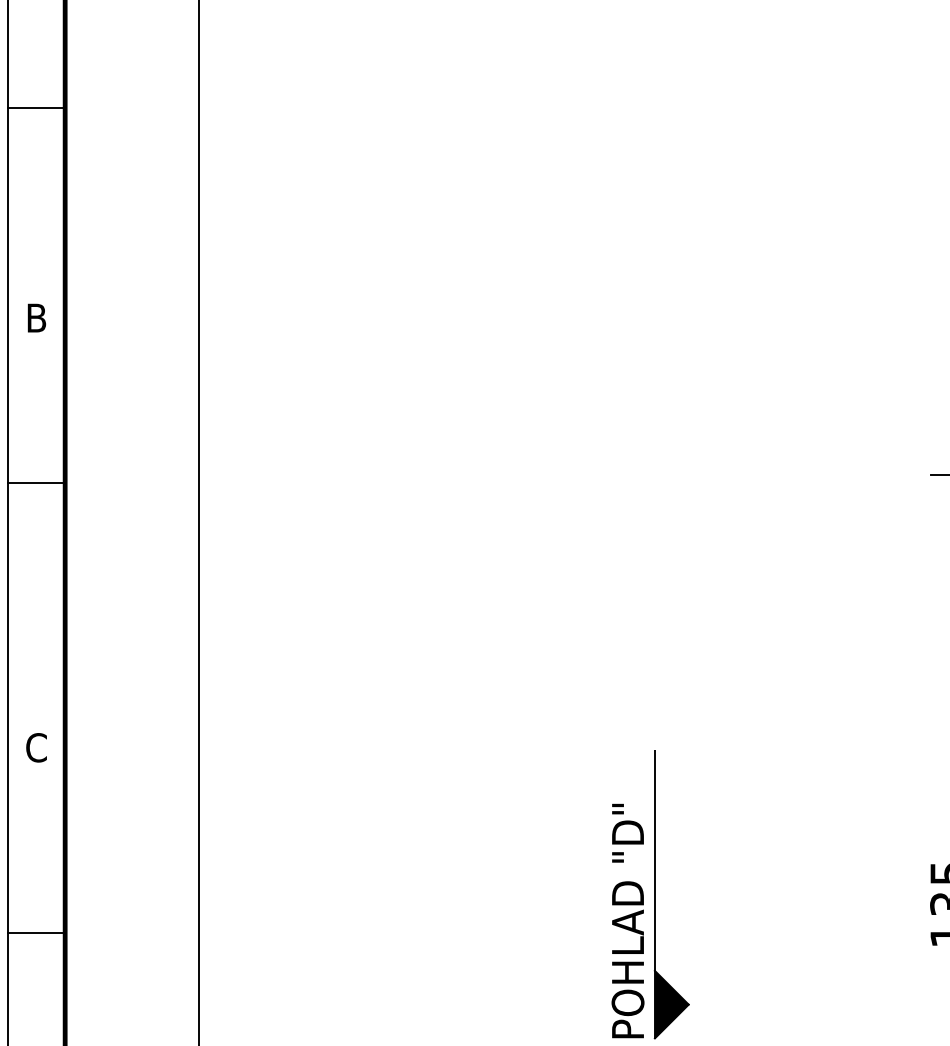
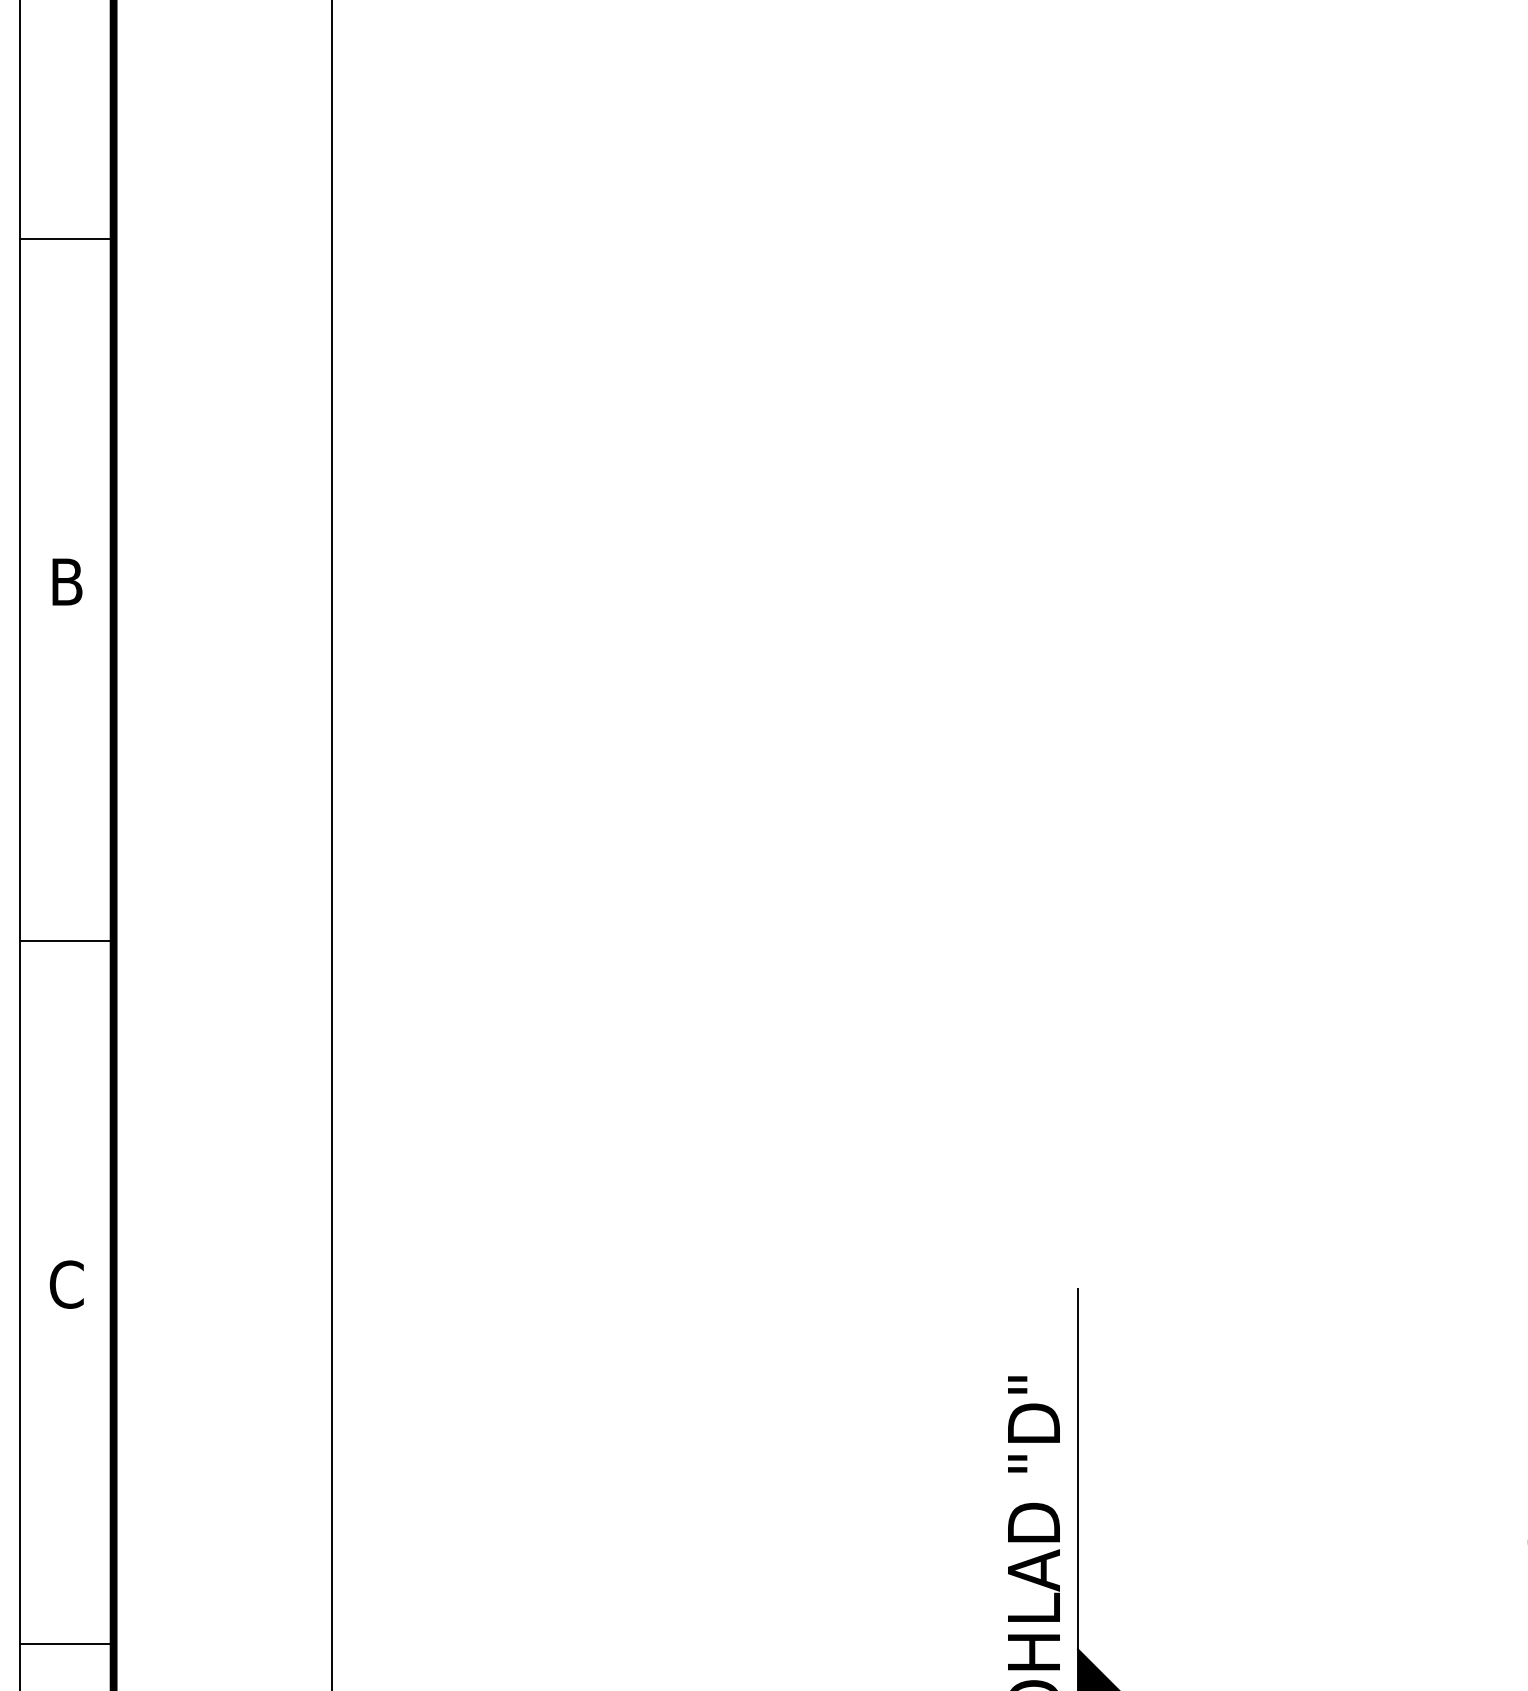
line: (36, 482) -> (66, 940), moved
line: (36, 933) -> (66, 1643), moved

